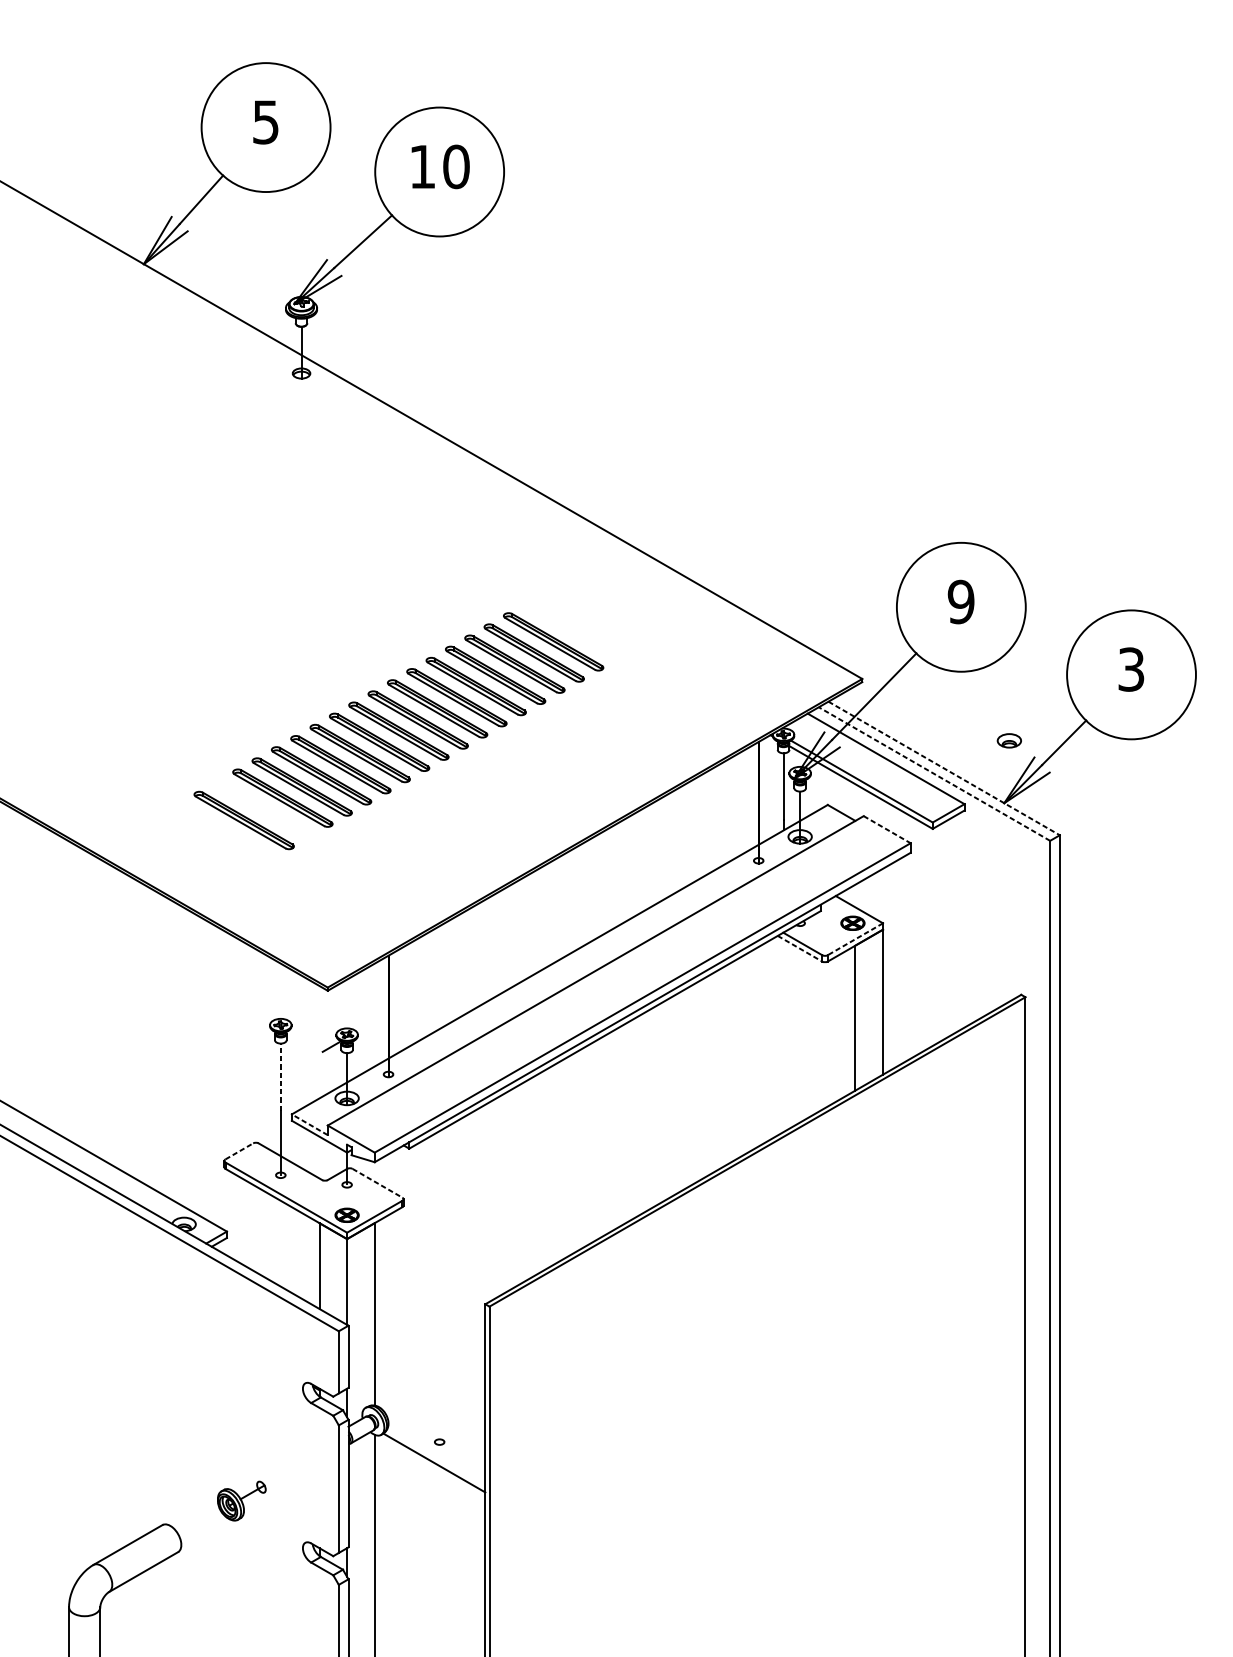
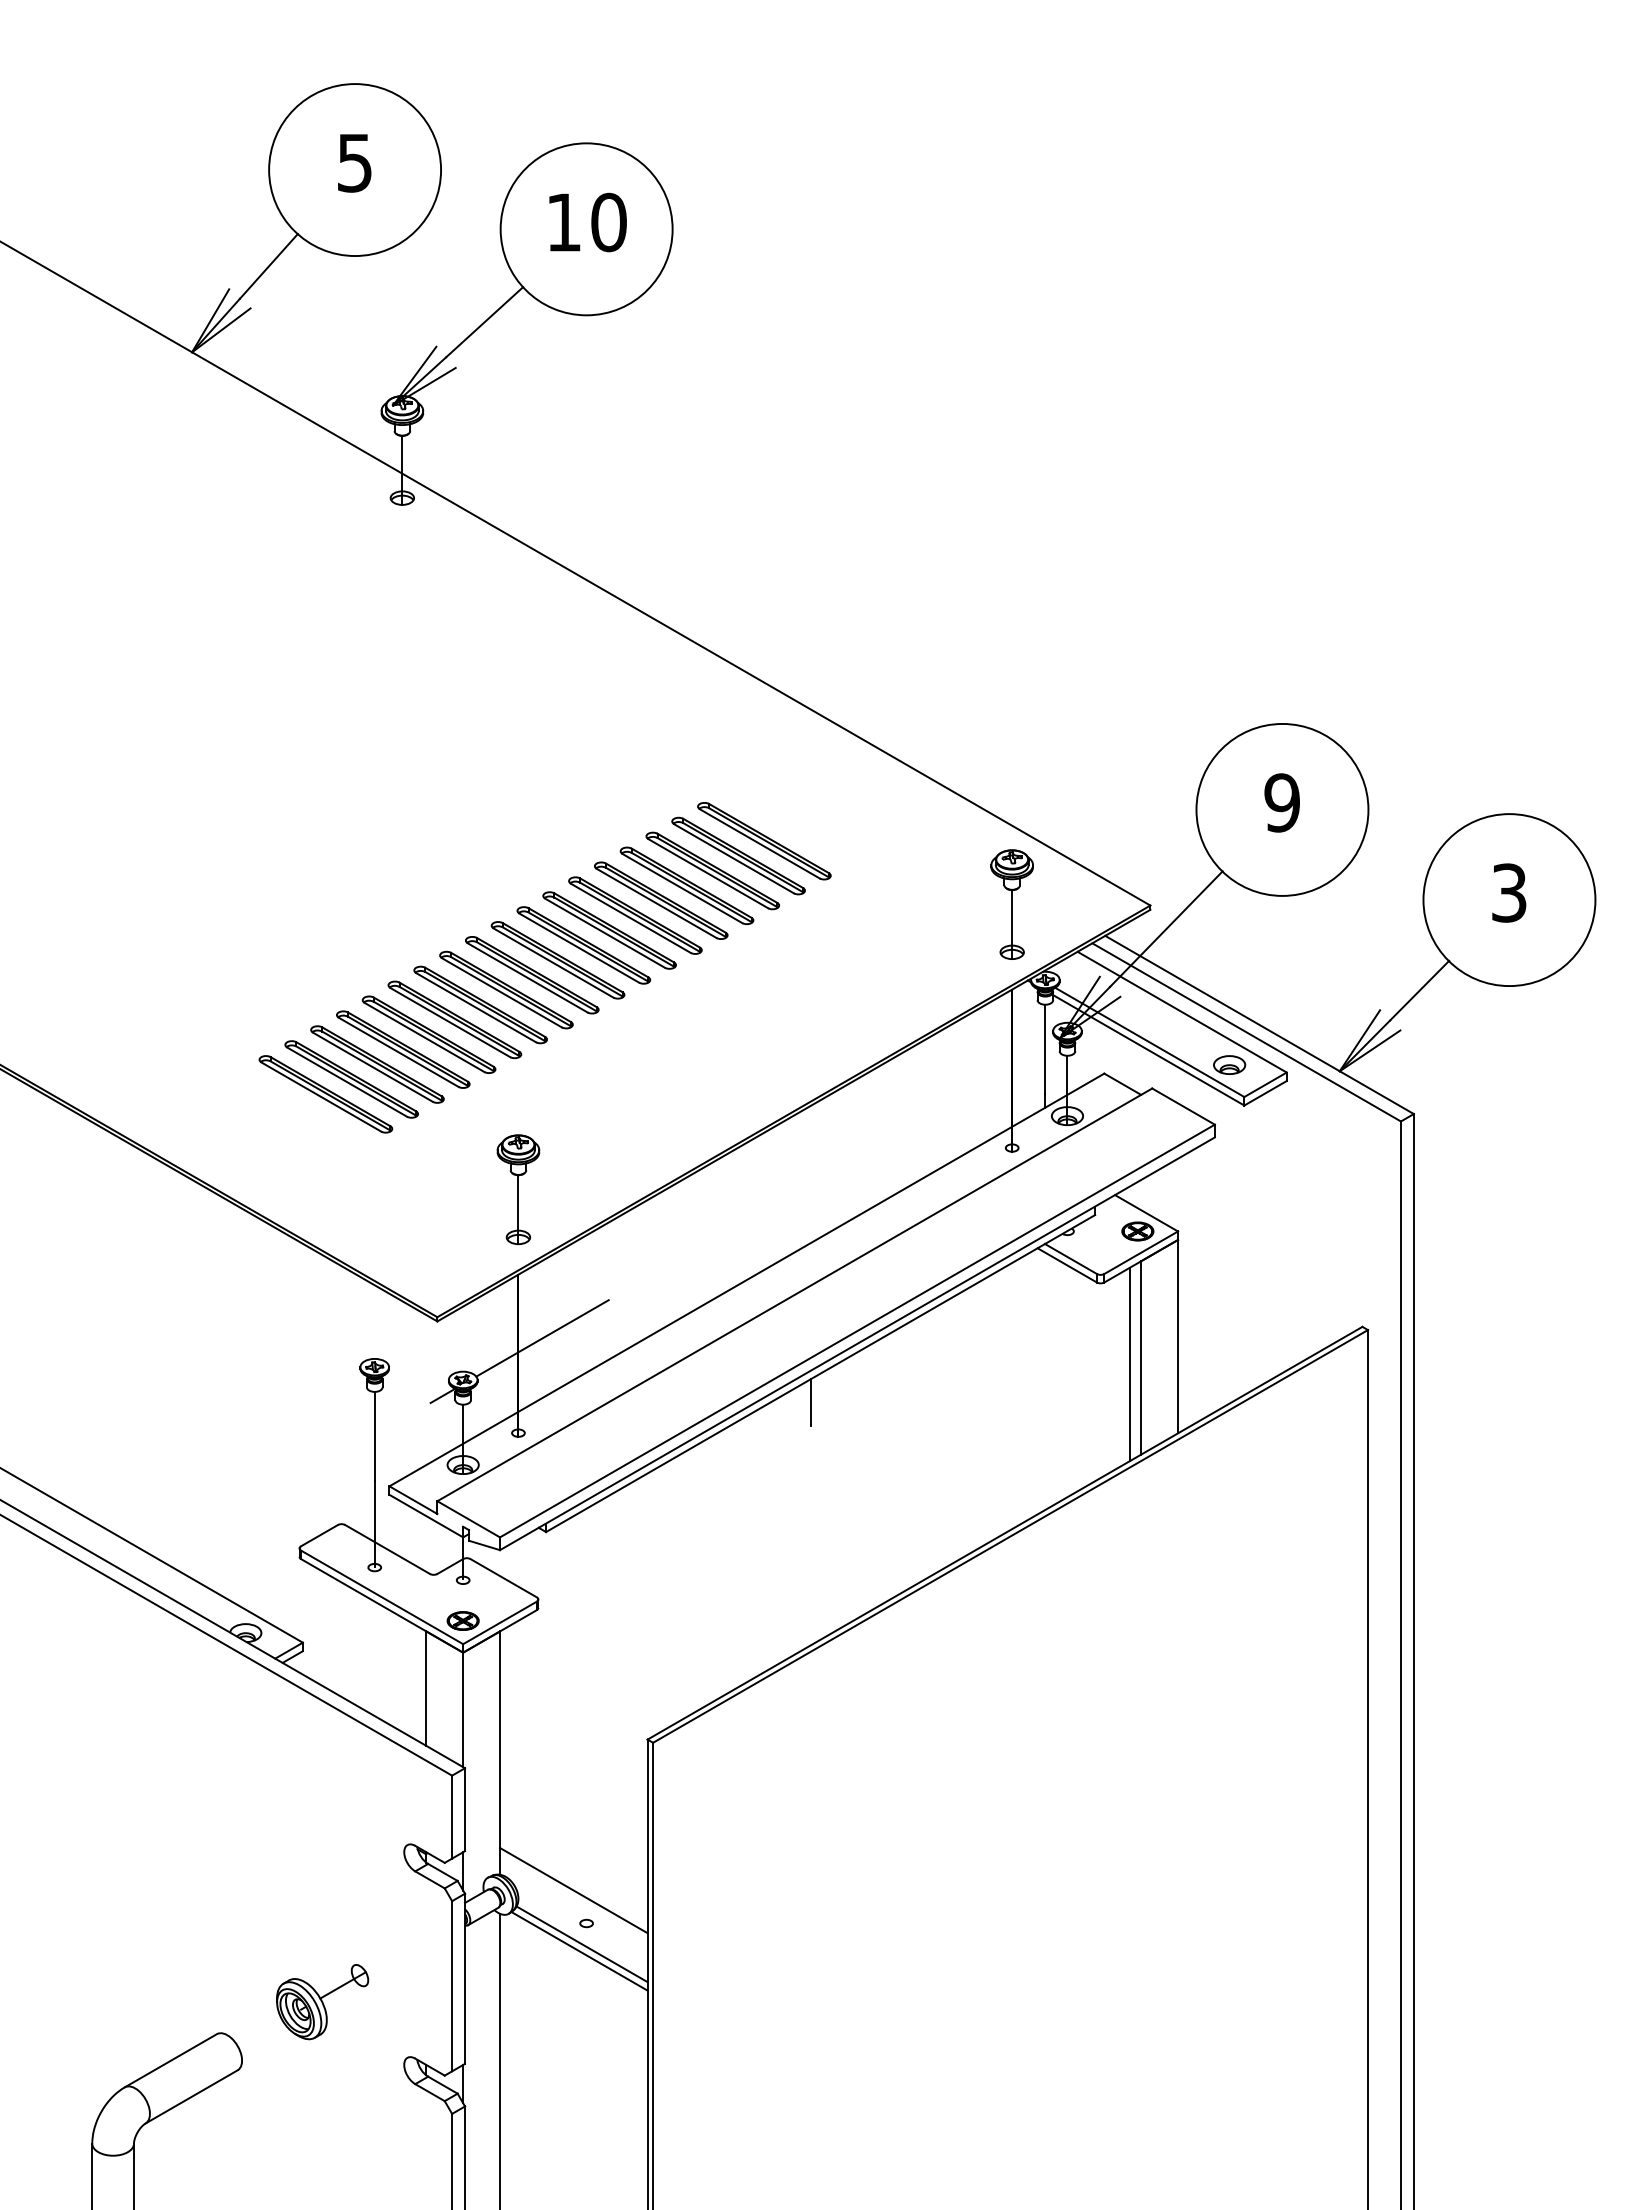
part: (573, 630) -> (764, 841), added
part: (758, 678) -> (1011, 904), added
part: (1009, 740) -> (1229, 1064), moved
line: (944, 768) -> (1259, 1025), dashed -> solid
line: (934, 774) -> (1246, 1032), dashed -> solid
part: (263, 809) -> (351, 1079), added
line: (887, 829) -> (1183, 1106), dashed -> solid
part: (388, 891) -> (518, 1189), added
line: (855, 939) -> (1141, 1252), dashed -> solid
line: (800, 948) -> (1067, 1265), dashed -> solid
line: (406, 1003) -> (542, 1338), added
line: (847, 1023) -> (1130, 1364), added
line: (607, 1051) -> (810, 1402), added
line: (280, 1077) -> (374, 1436), dashed -> solid
line: (309, 1125) -> (413, 1500), dashed -> solid
line: (239, 1151) -> (319, 1535), dashed -> solid
line: (378, 1183) -> (504, 1578), dashed -> solid
line: (429, 1417) -> (573, 1890), added
line: (435, 1457) -> (581, 1944), added
part: (241, 1501) -> (322, 2002), size x1.43

